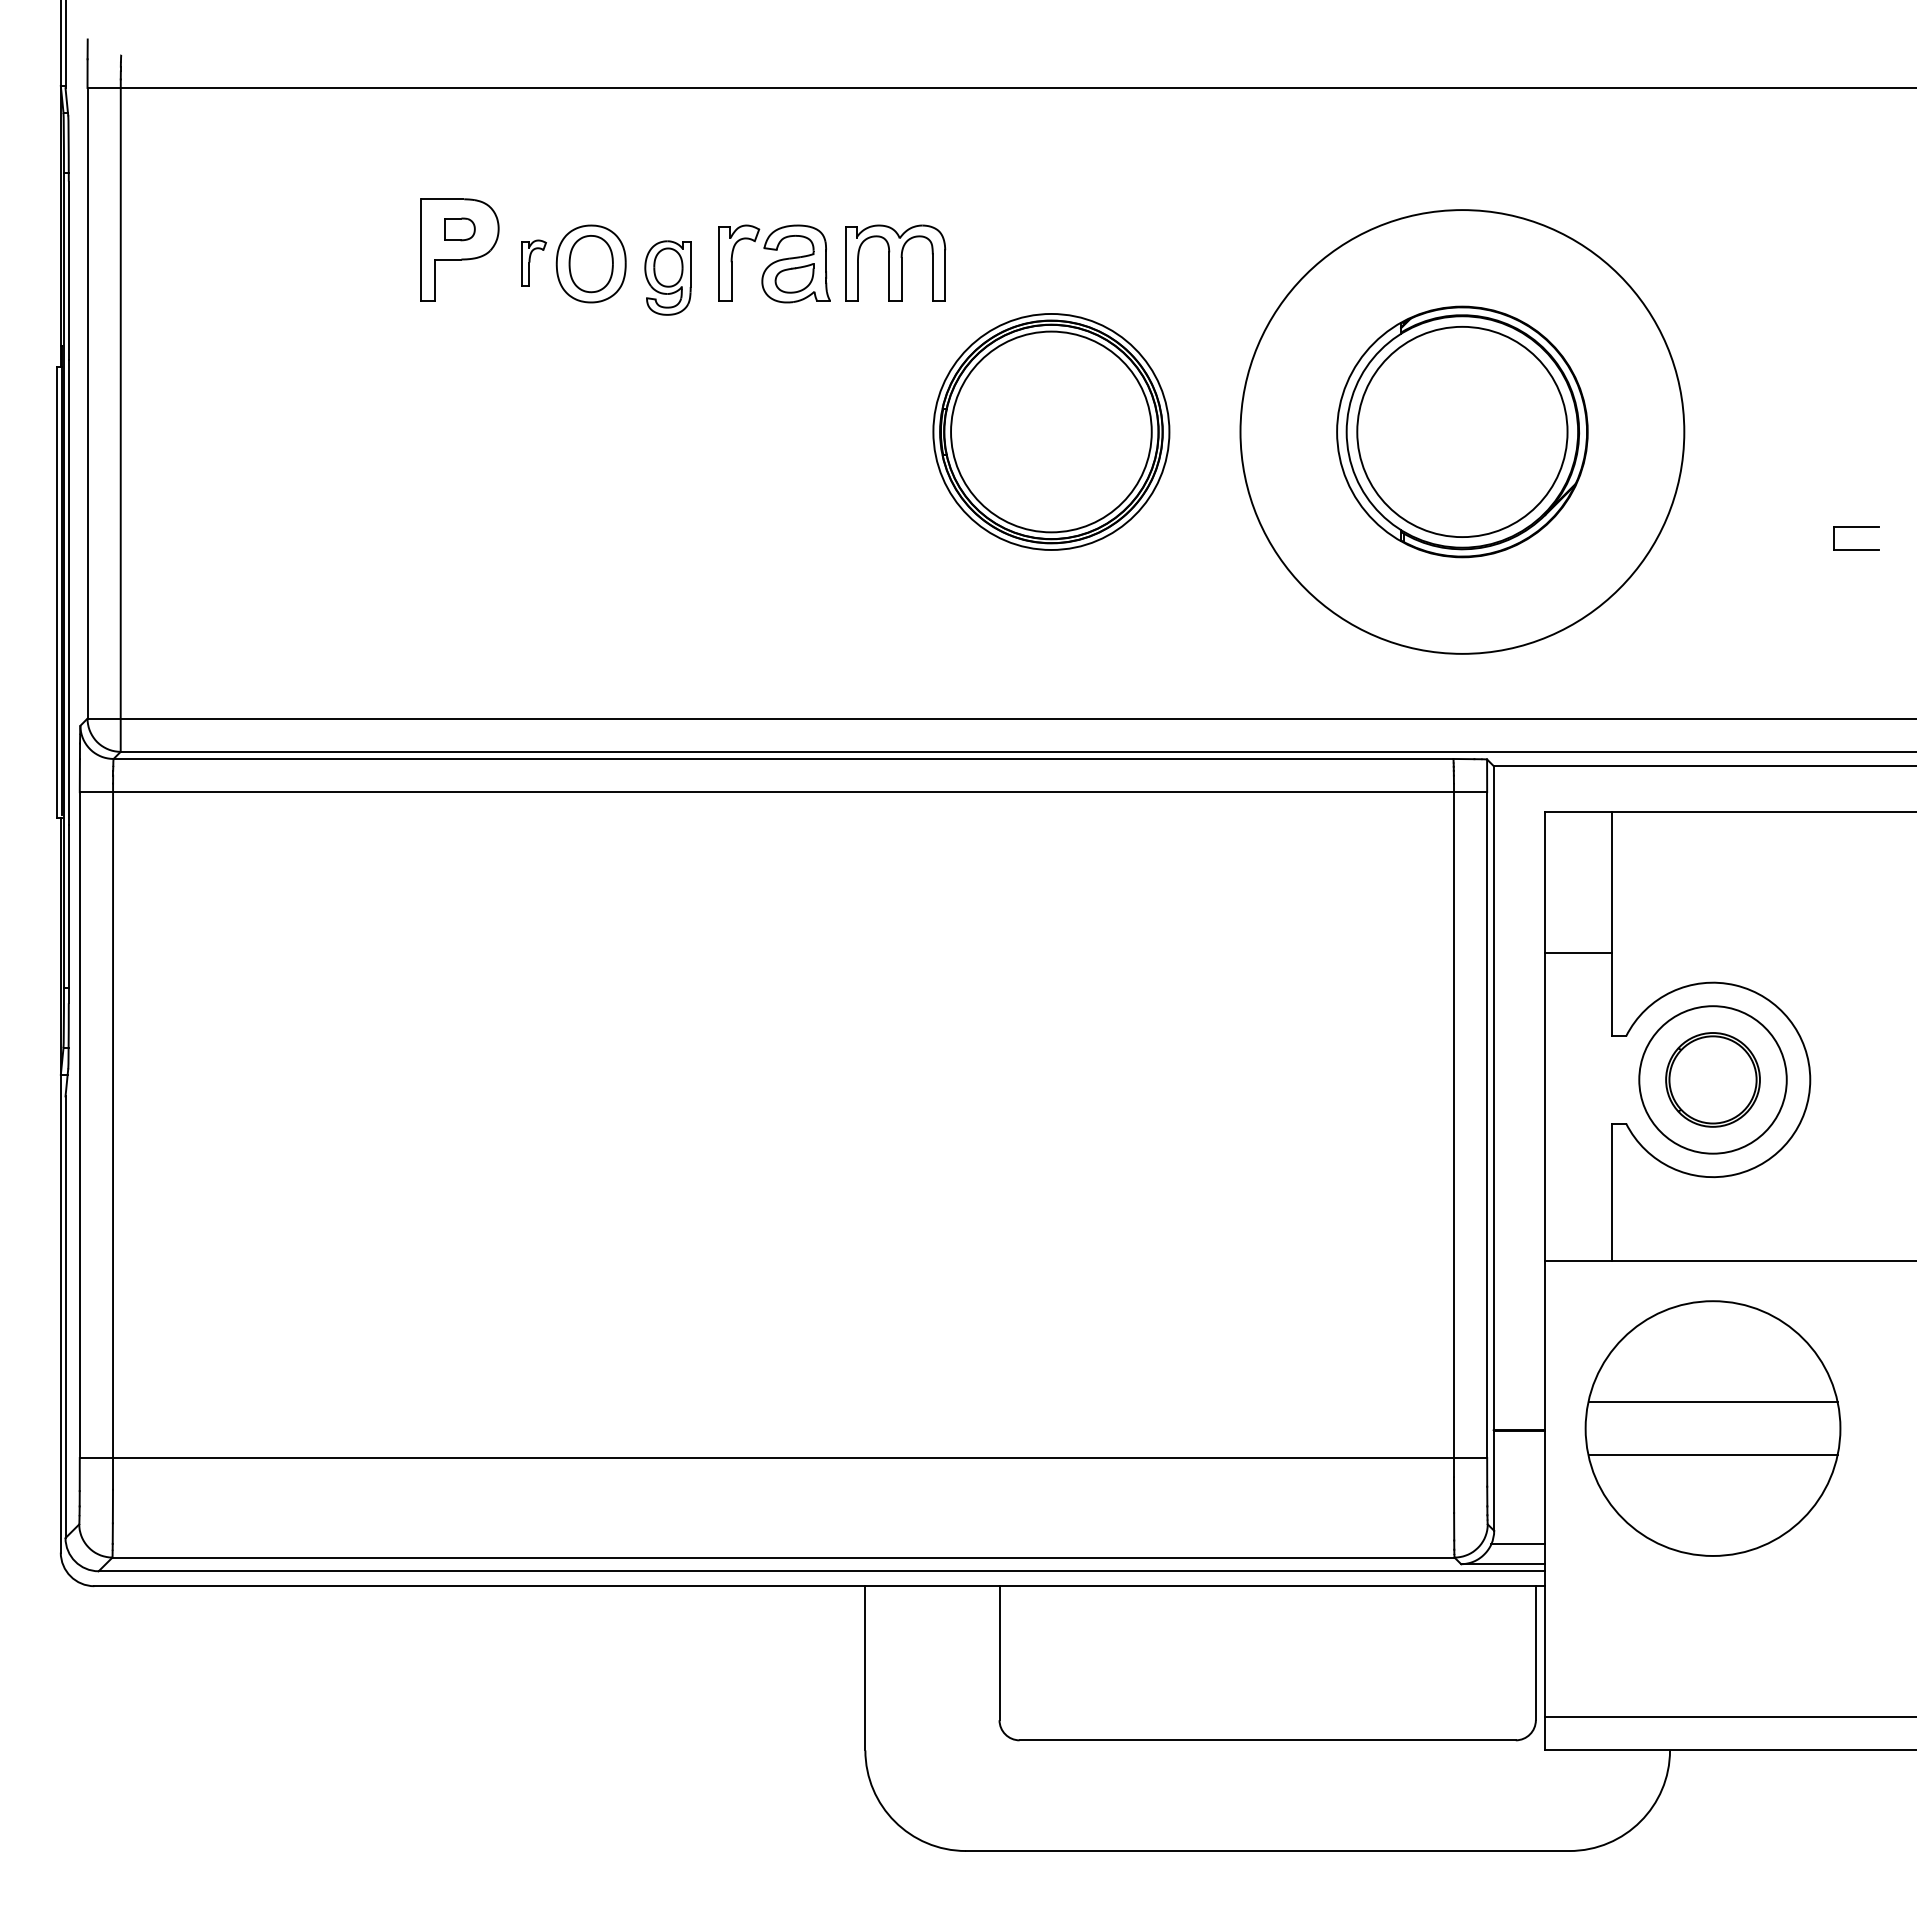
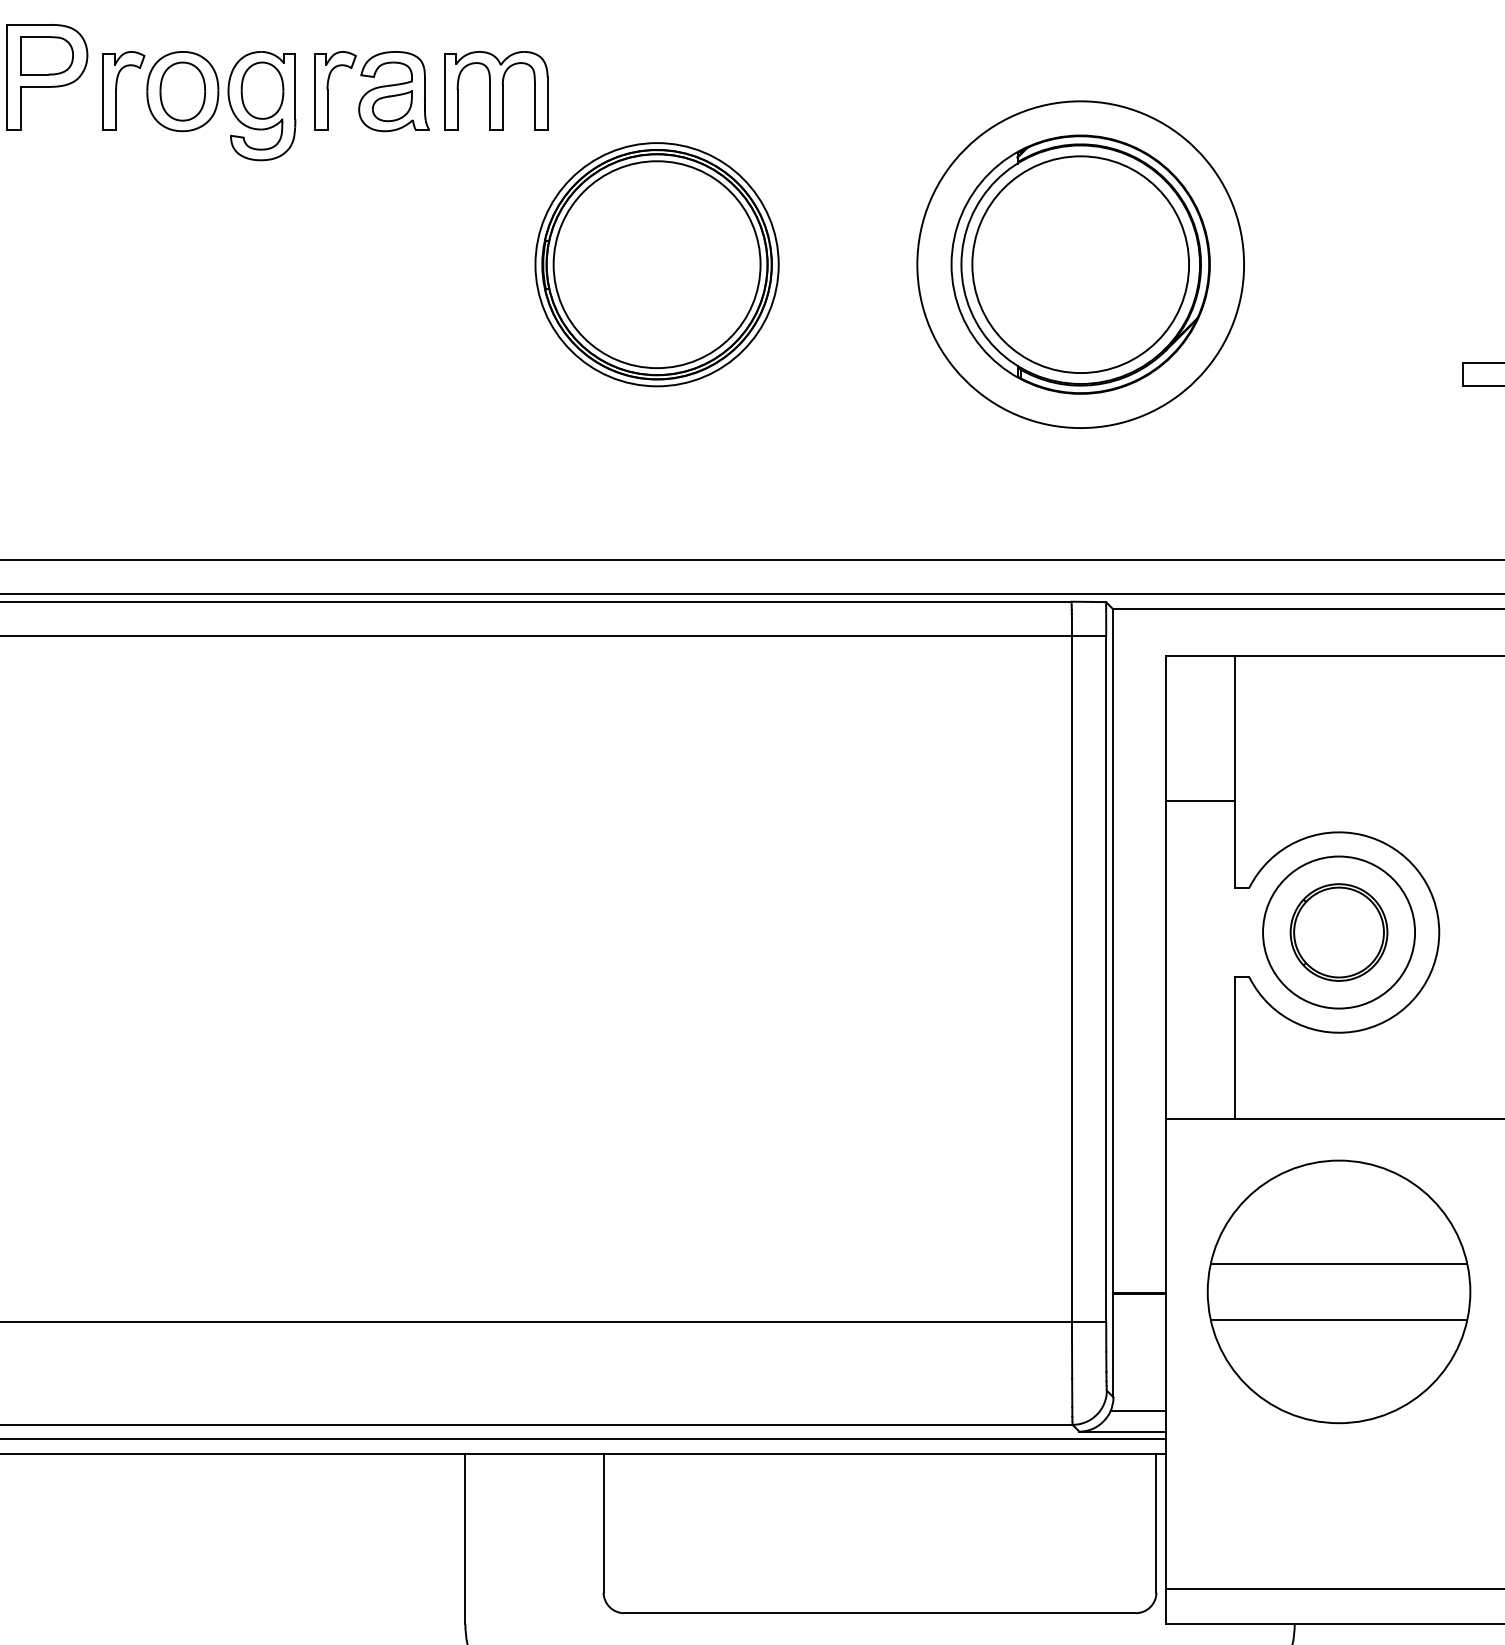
part: (459, 229) -> (47, 56), size x1.67
part: (533, 262) -> (123, 90), size x1.67
part: (667, 277) -> (261, 105), size x1.43
circle: (1461, 431) -> (1079, 264), size x0.71

